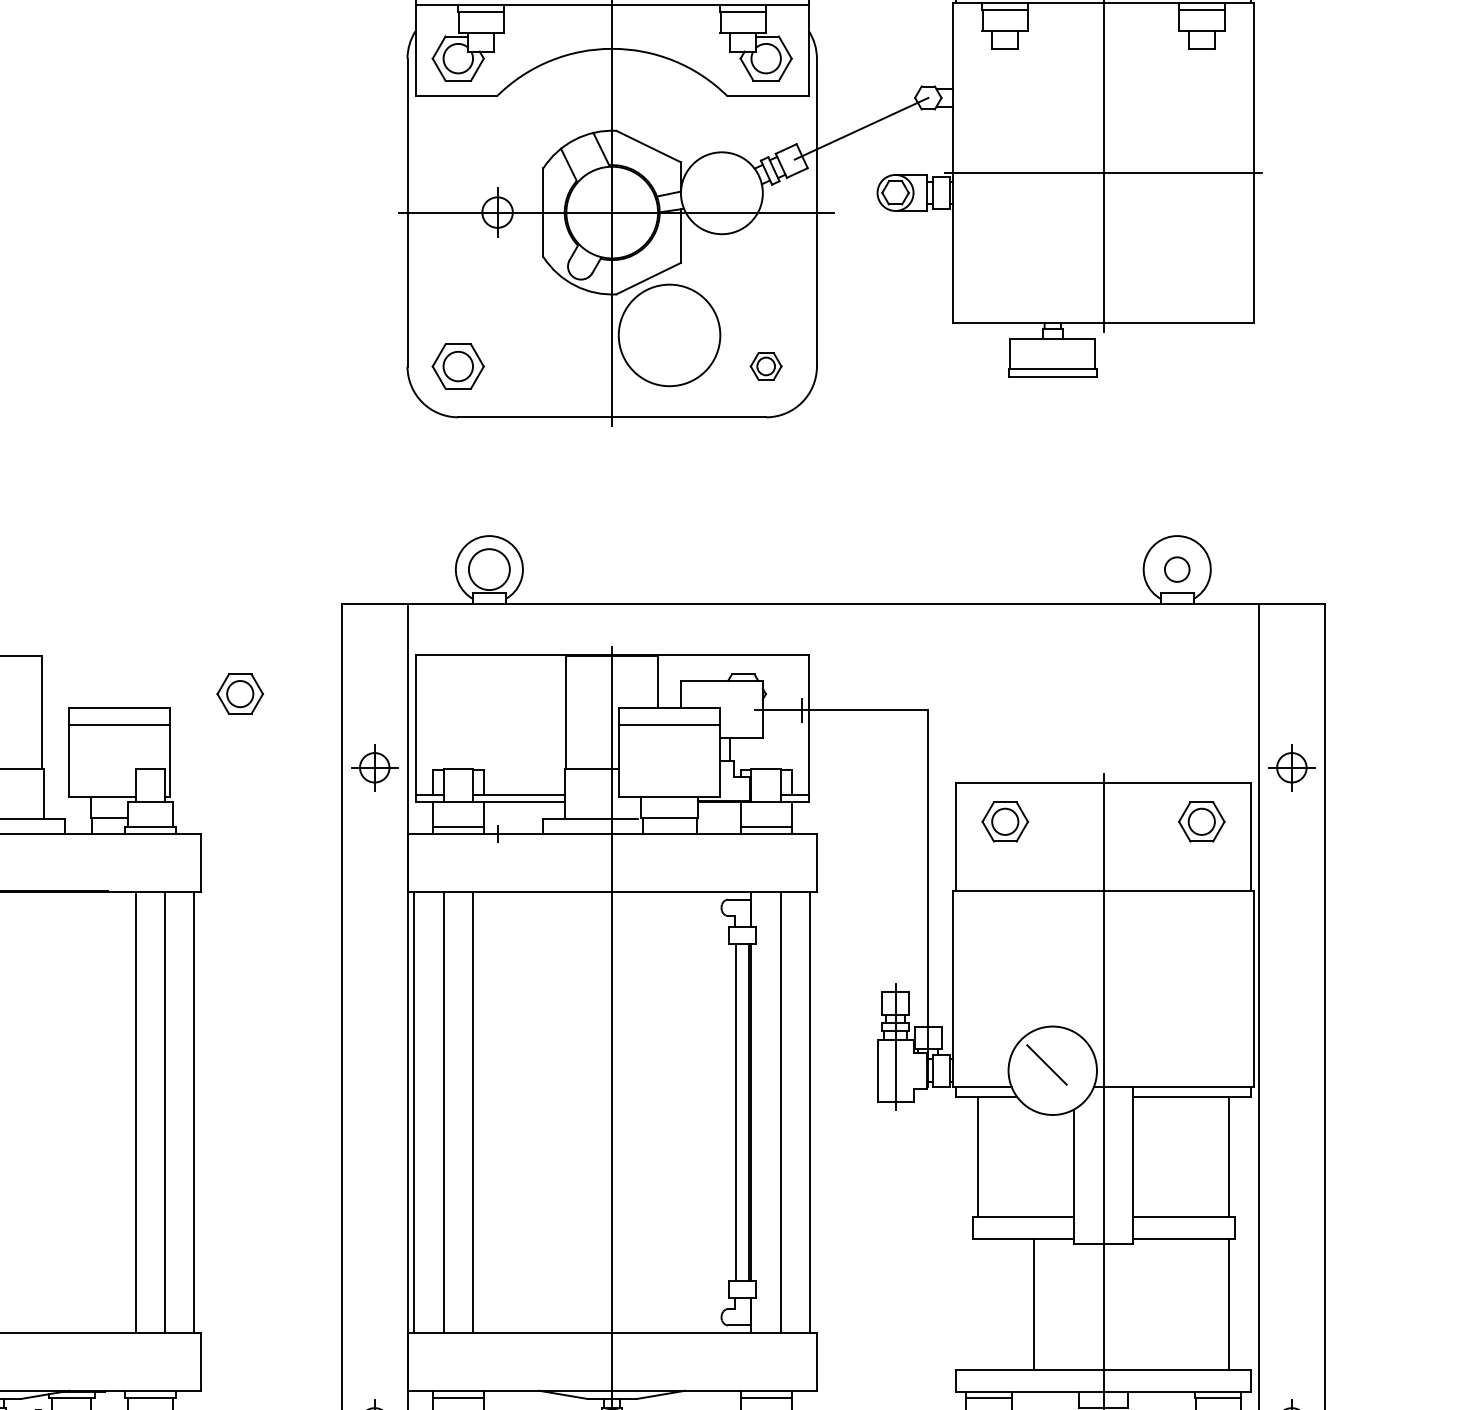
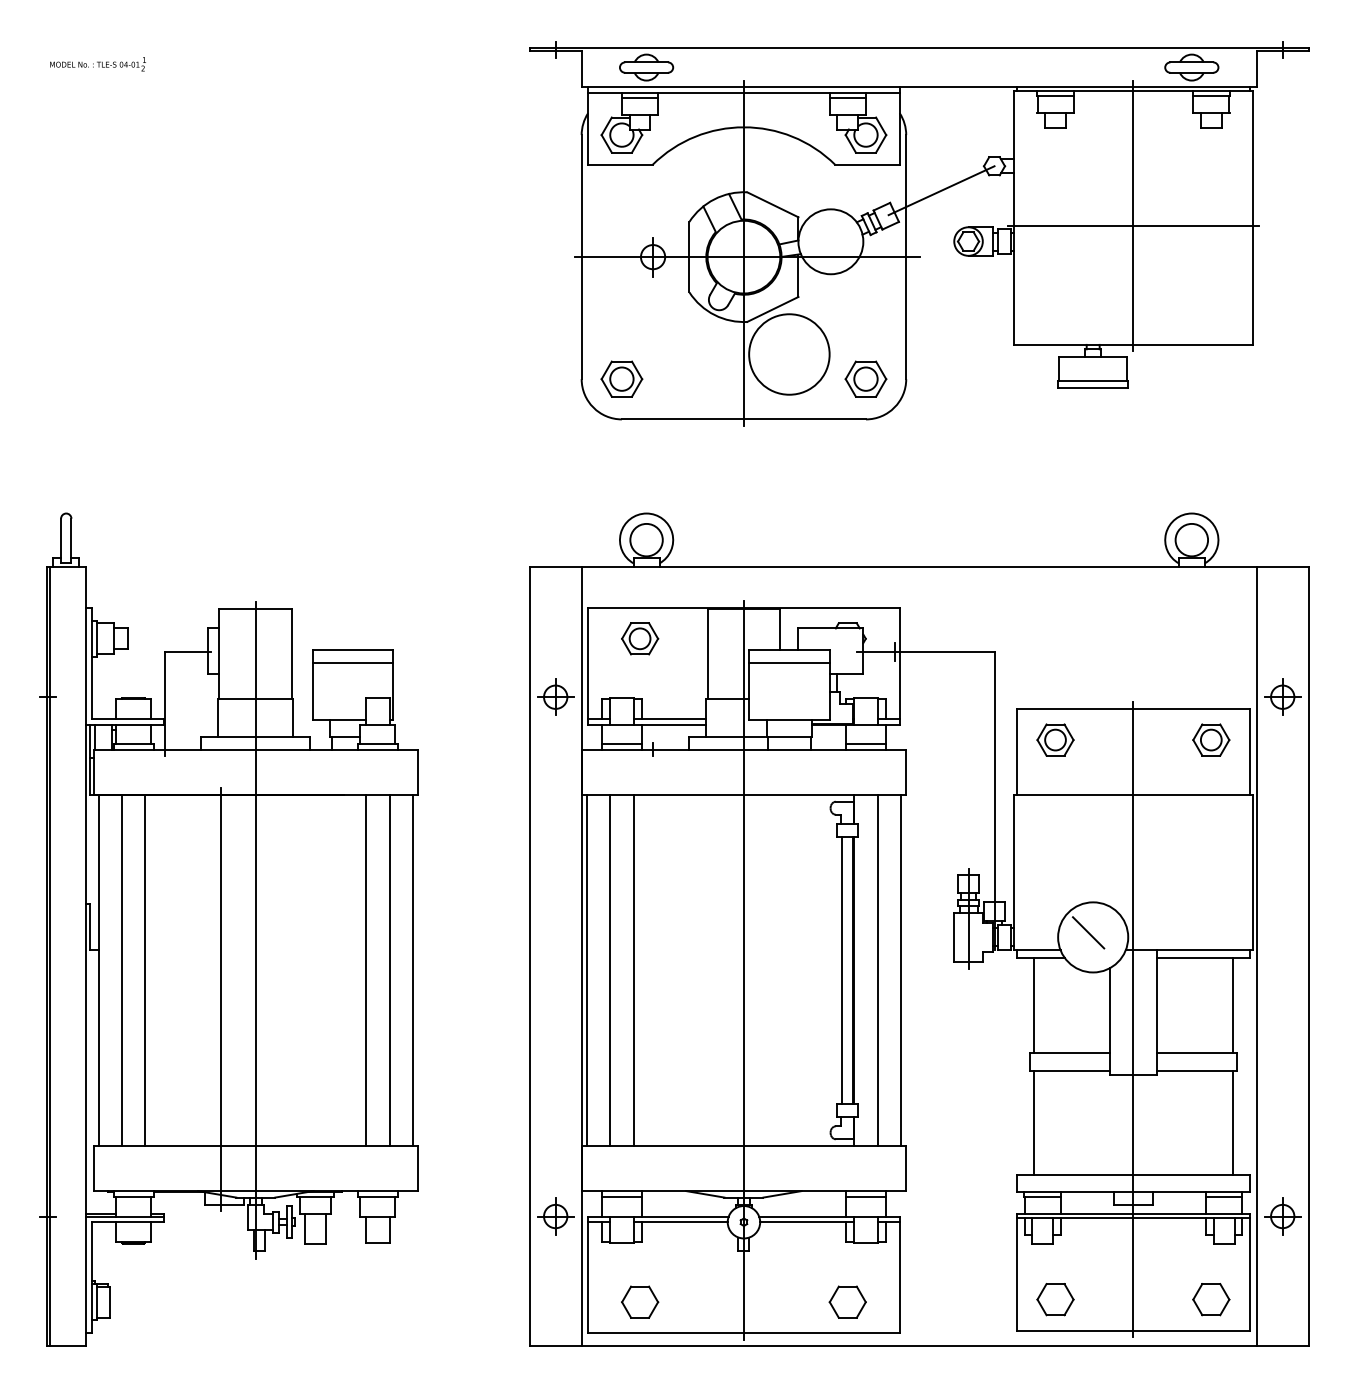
part: (765, 365) -> (865, 378), size x1.67
circle: (1176, 568) -> (1191, 539), size x1.67
part: (240, 693) -> (640, 638), moved
line: (1034, 1304) -> (1034, 1122), moved

